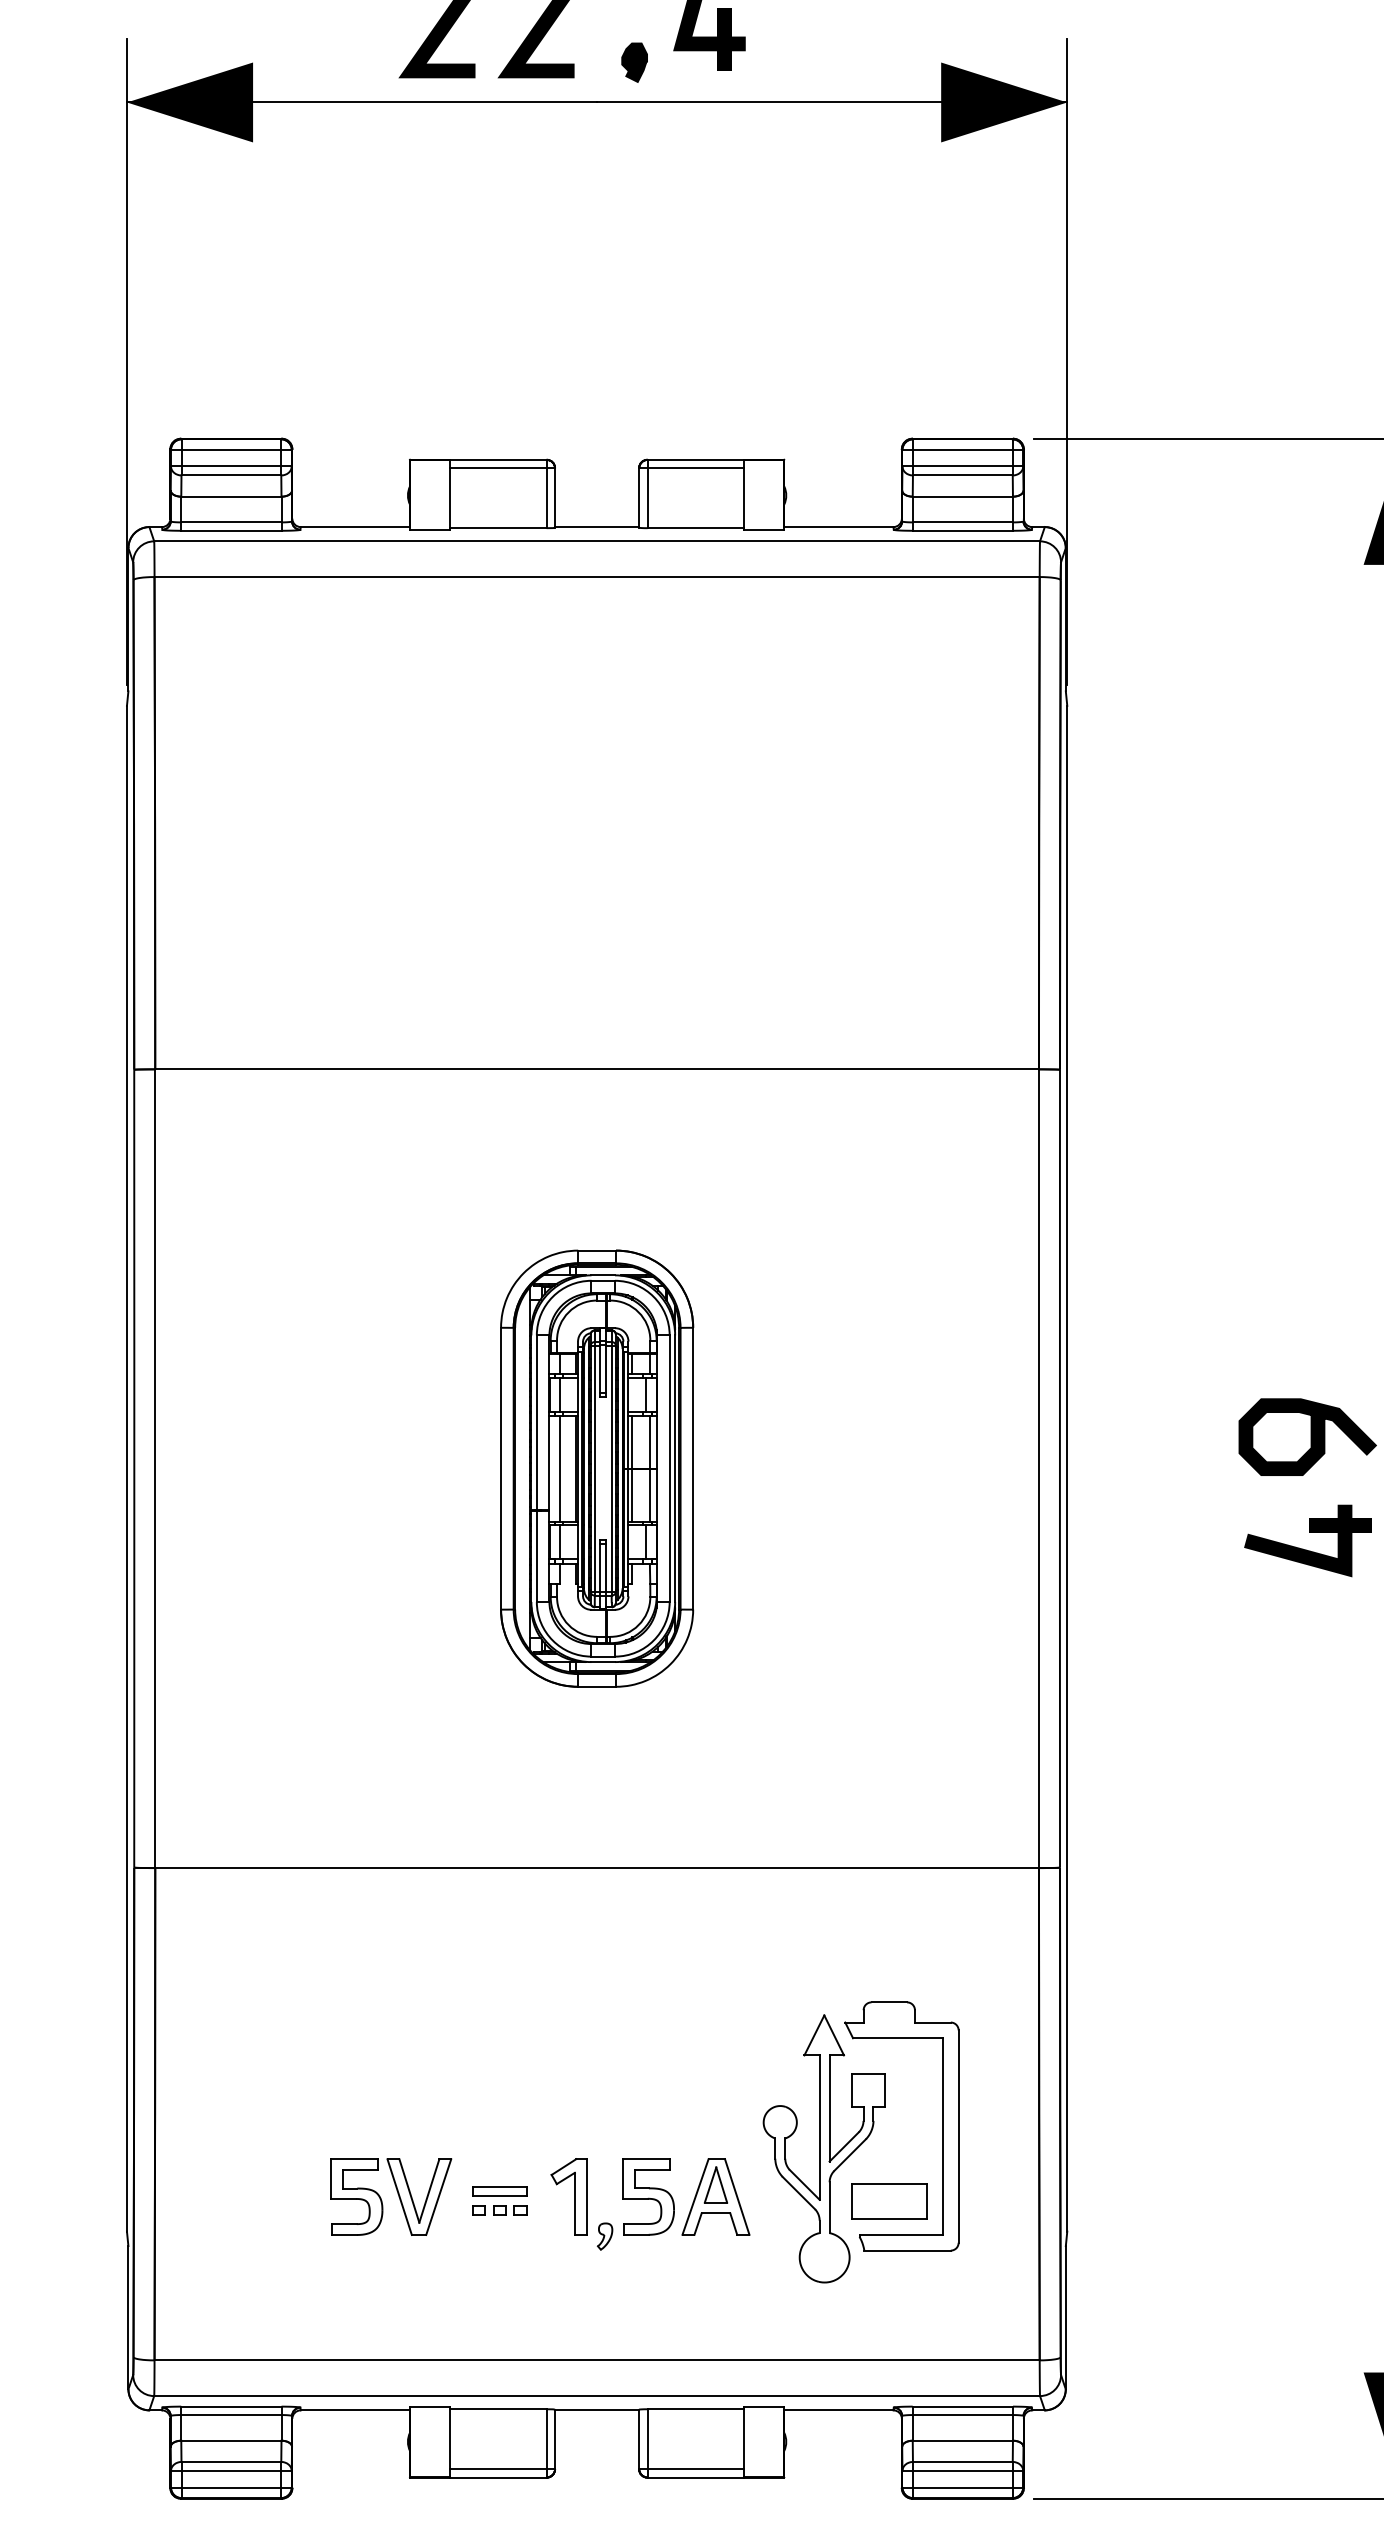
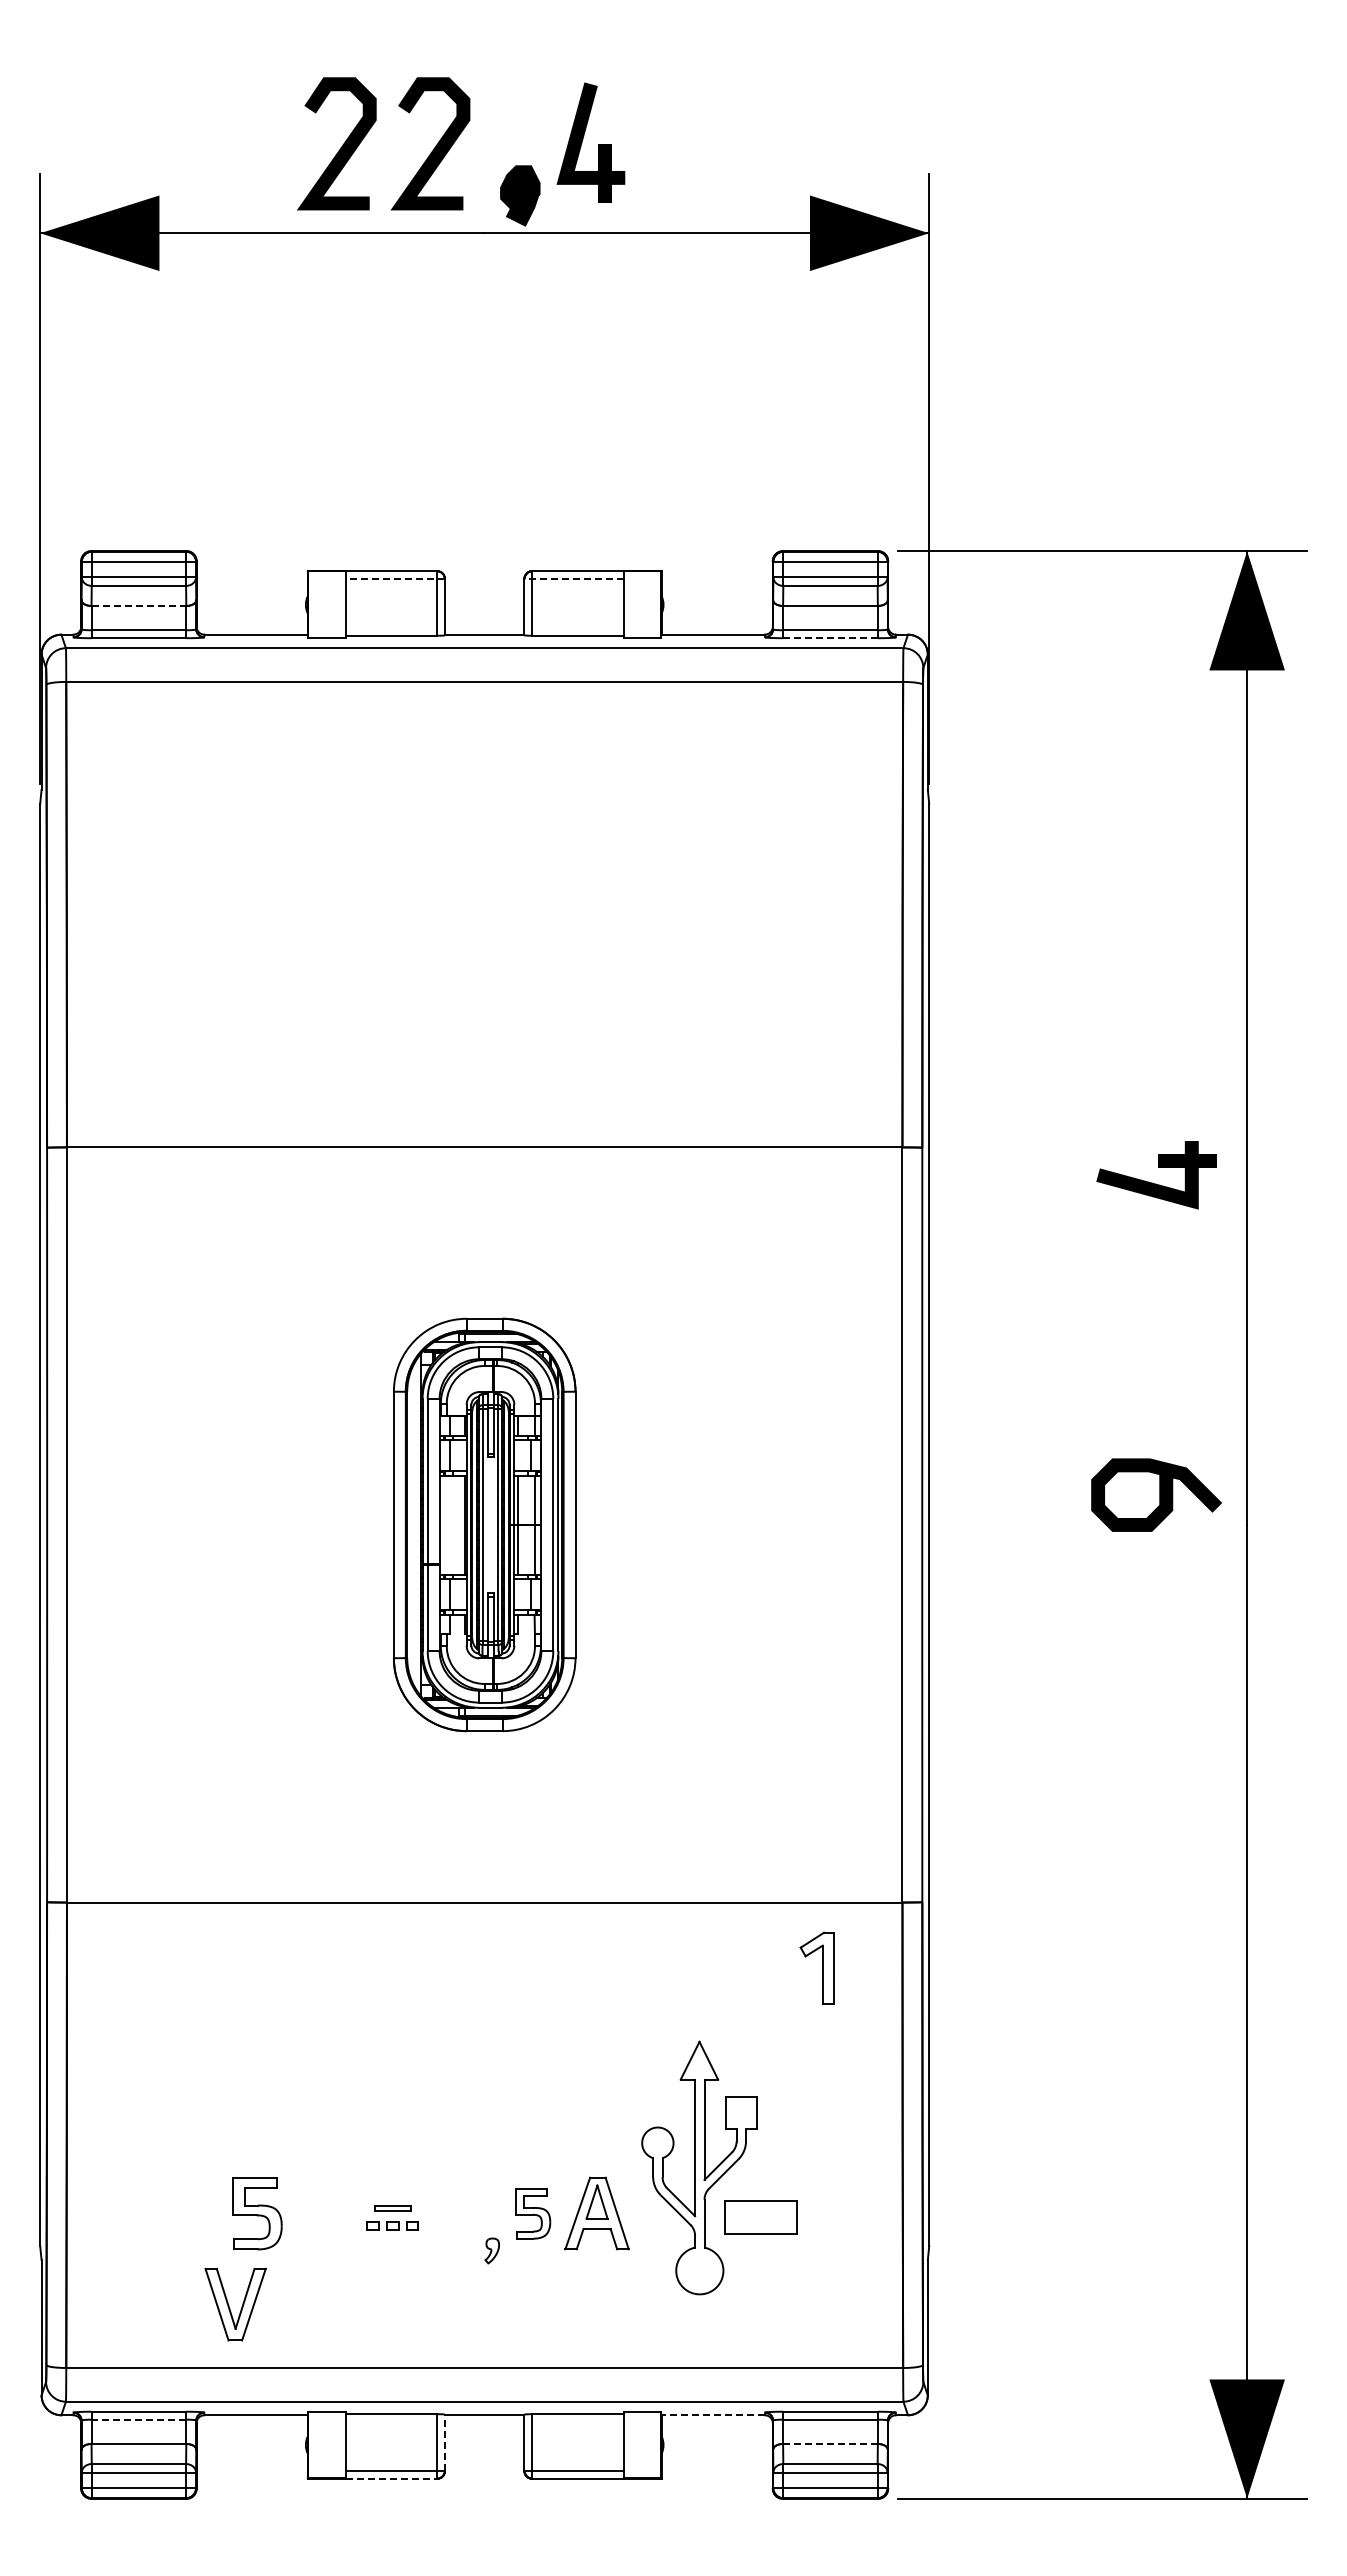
part: (633, 62) -> (519, 195), size x1.6
line: (502, 468) -> (395, 579), solid -> dashed
line: (692, 468) -> (574, 579), solid -> dashed
line: (231, 496) -> (139, 605), solid -> dashed
line: (962, 531) -> (830, 638), solid -> dashed
line: (559, 1468) -> (449, 1524), removed
part: (1307, 1549) -> (1156, 1183), moved
part: (942, 2126) -> (811, 2146), removed
part: (499, 2190) -> (392, 2207), size x0.7
part: (568, 2195) -> (816, 1967), moved
part: (648, 2196) -> (533, 2213), size x0.7
part: (412, 2198) -> (229, 2305), moved
line: (839, 2410) -> (713, 2415), solid -> dashed
line: (230, 2414) -> (138, 2419), solid -> dashed
line: (554, 2439) -> (444, 2442), solid -> dashed
line: (961, 2440) -> (829, 2443), solid -> dashed
line: (498, 2477) -> (391, 2478), solid -> dashed

